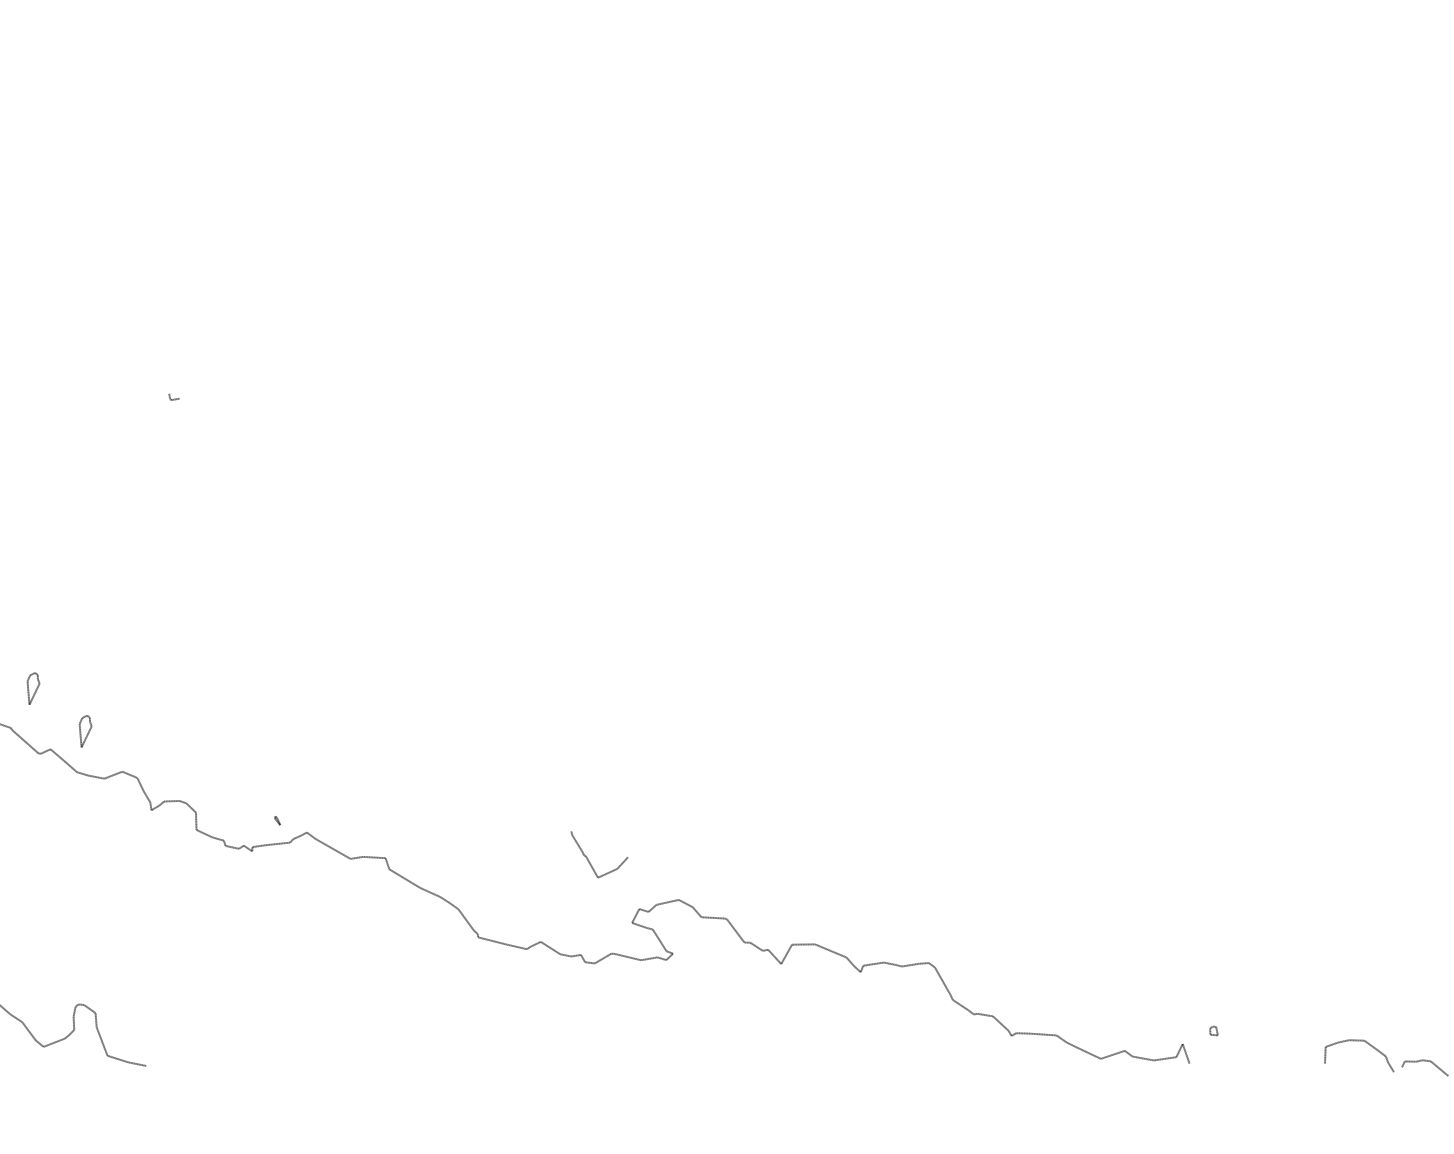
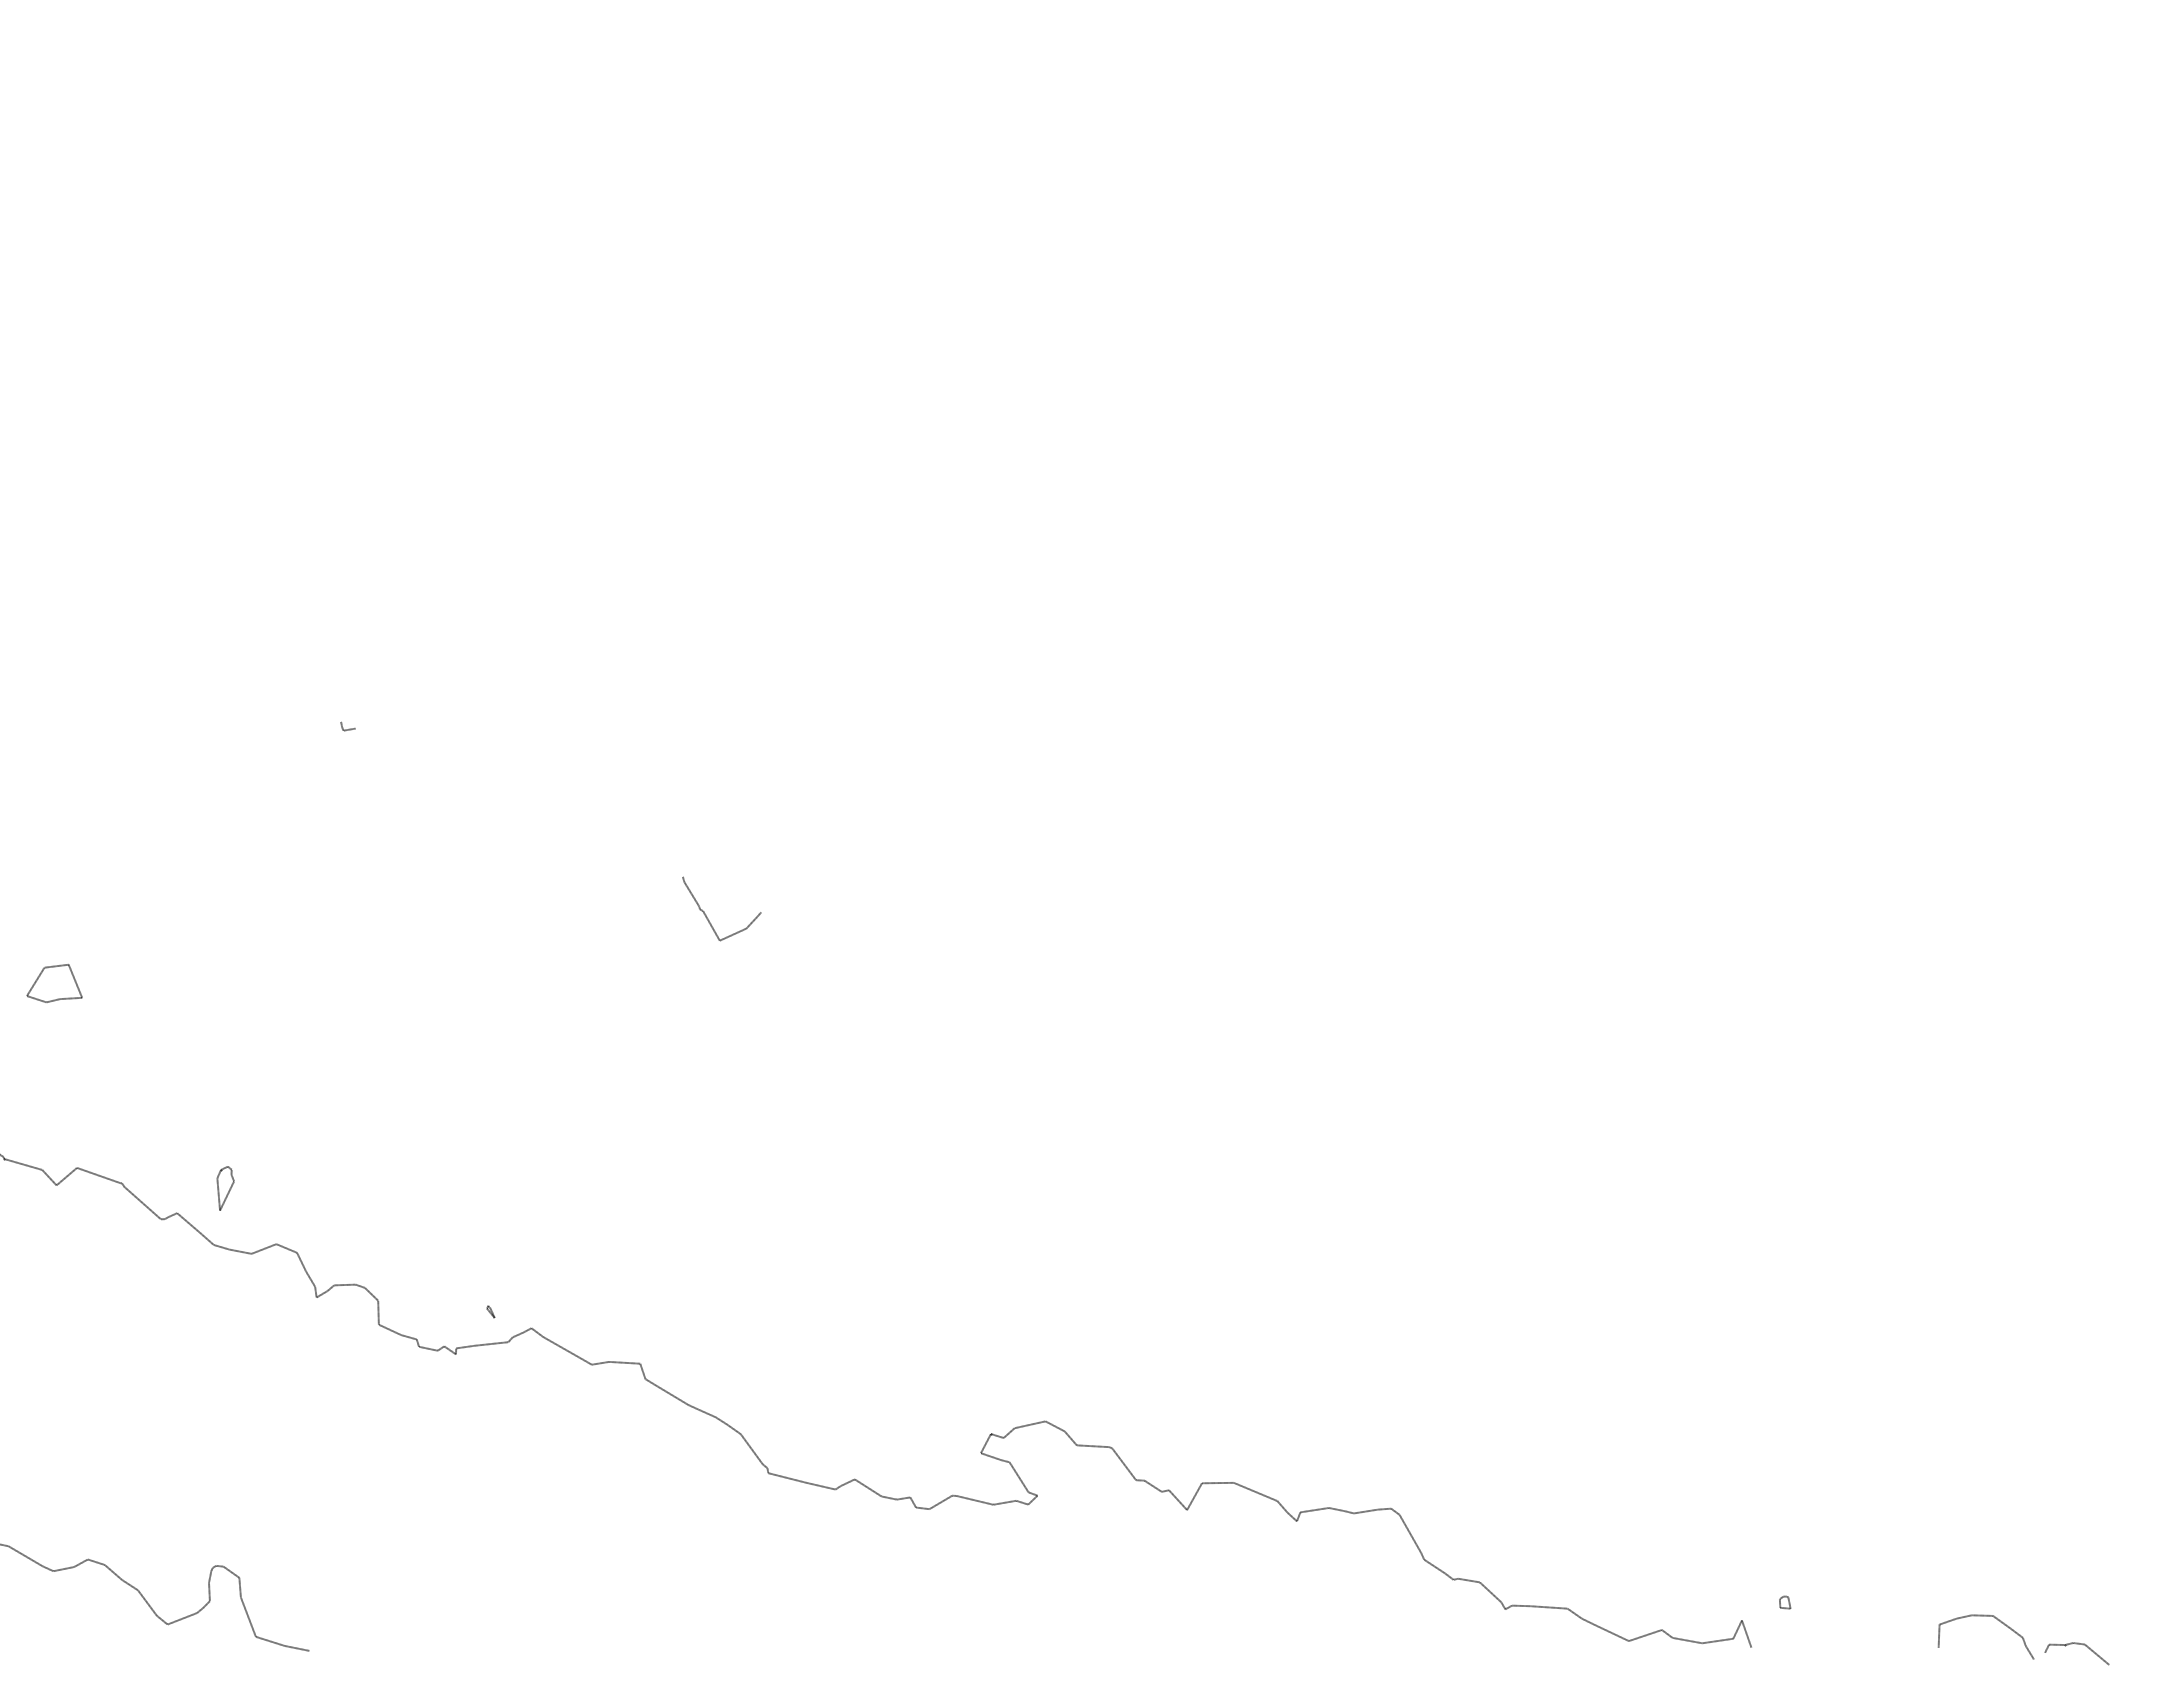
part: (33, 688) -> (153, 1129), removed
curve: (588, 858) -> (706, 914), moved

